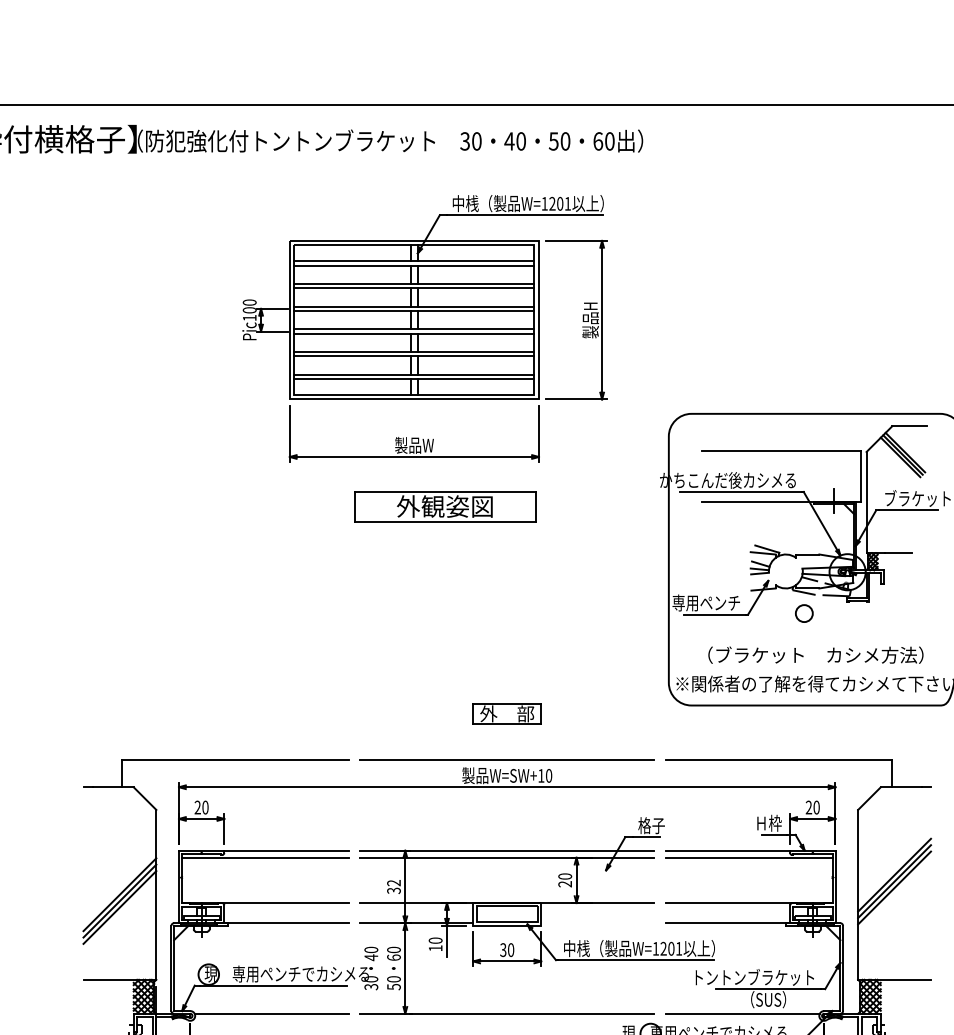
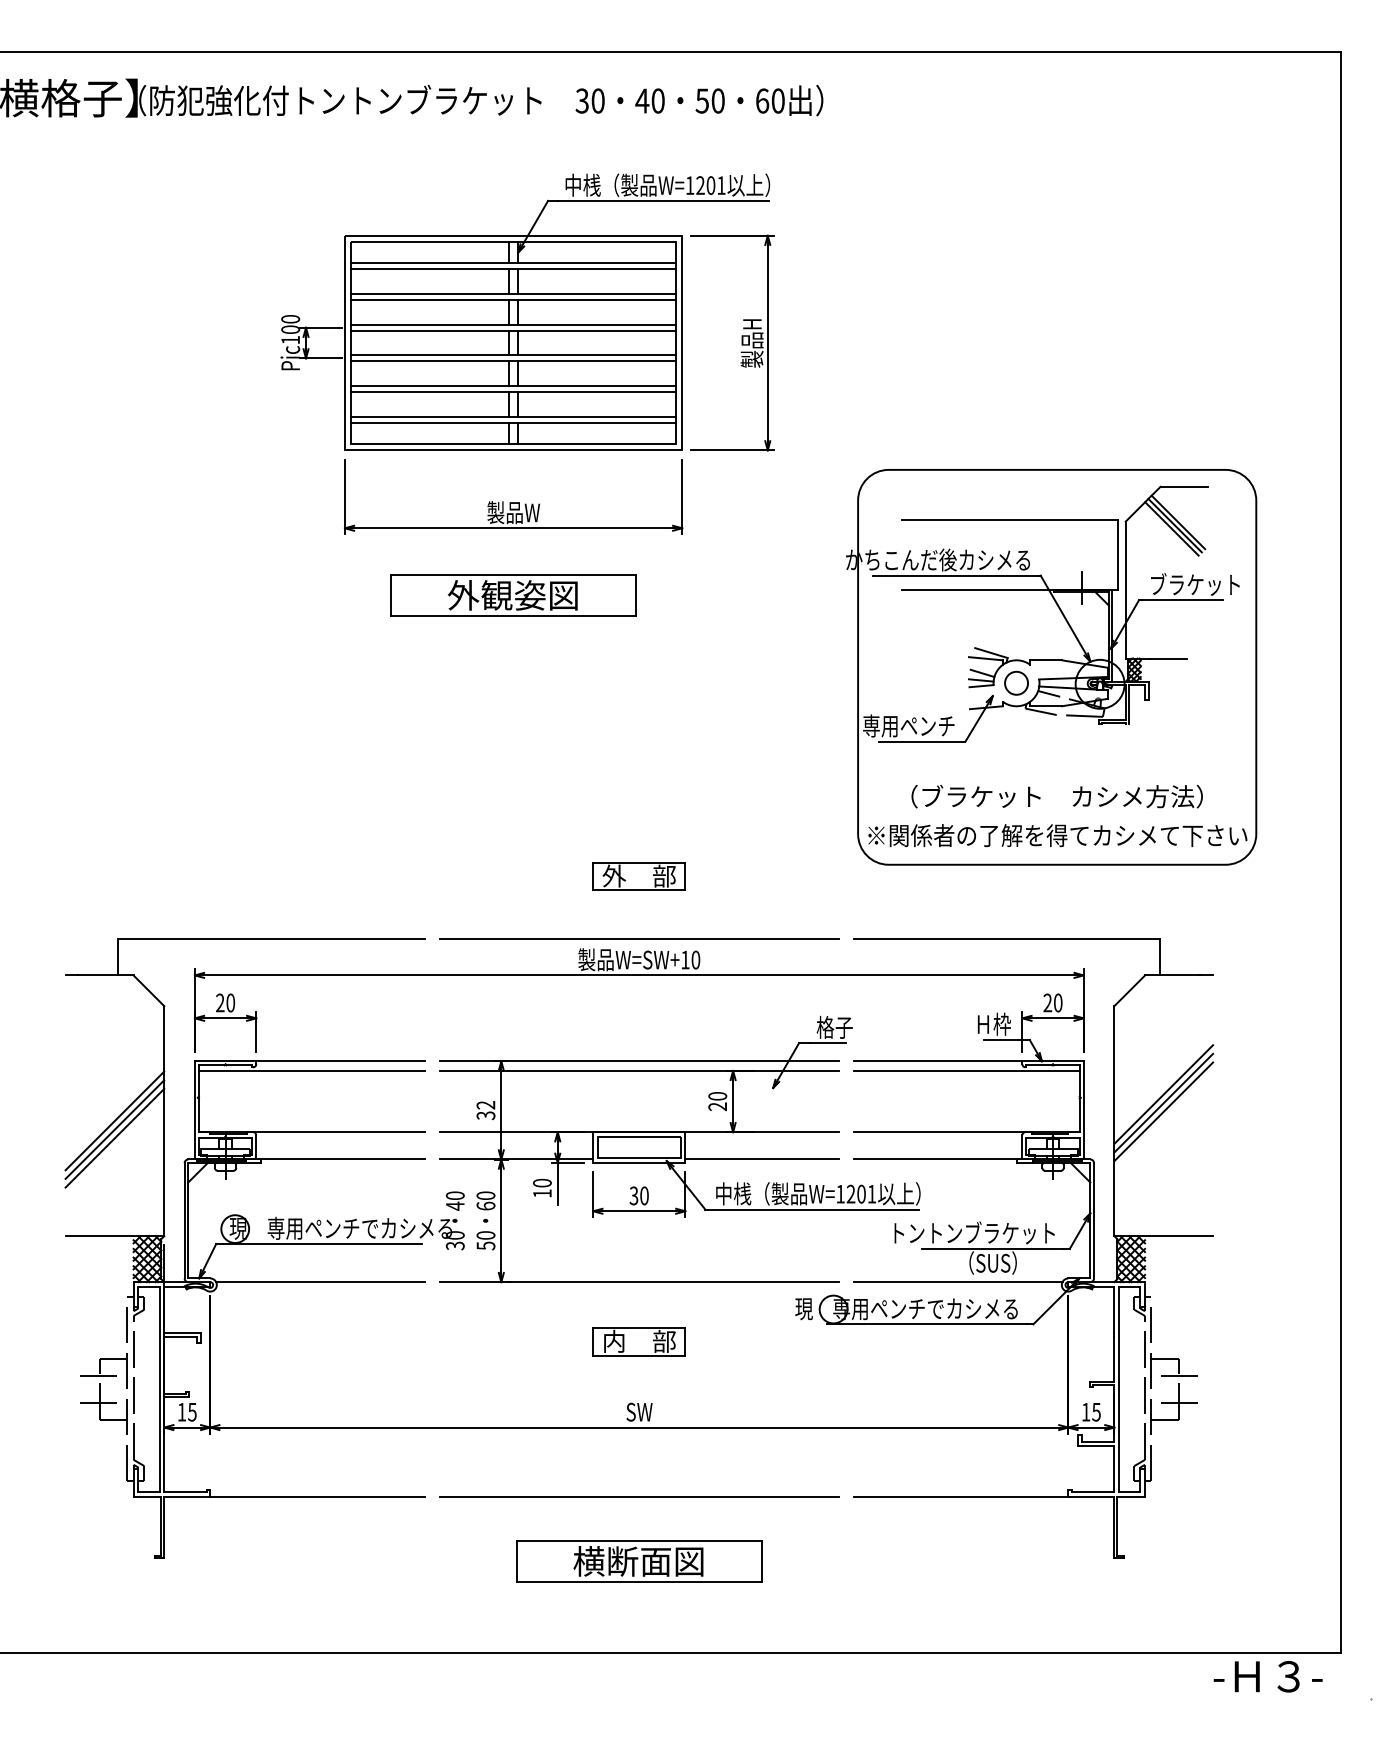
part: (445, 506) -> (513, 595), moved
circle: (804, 612) -> (1016, 682), moved
line: (597, 923) -> (761, 1159), added

